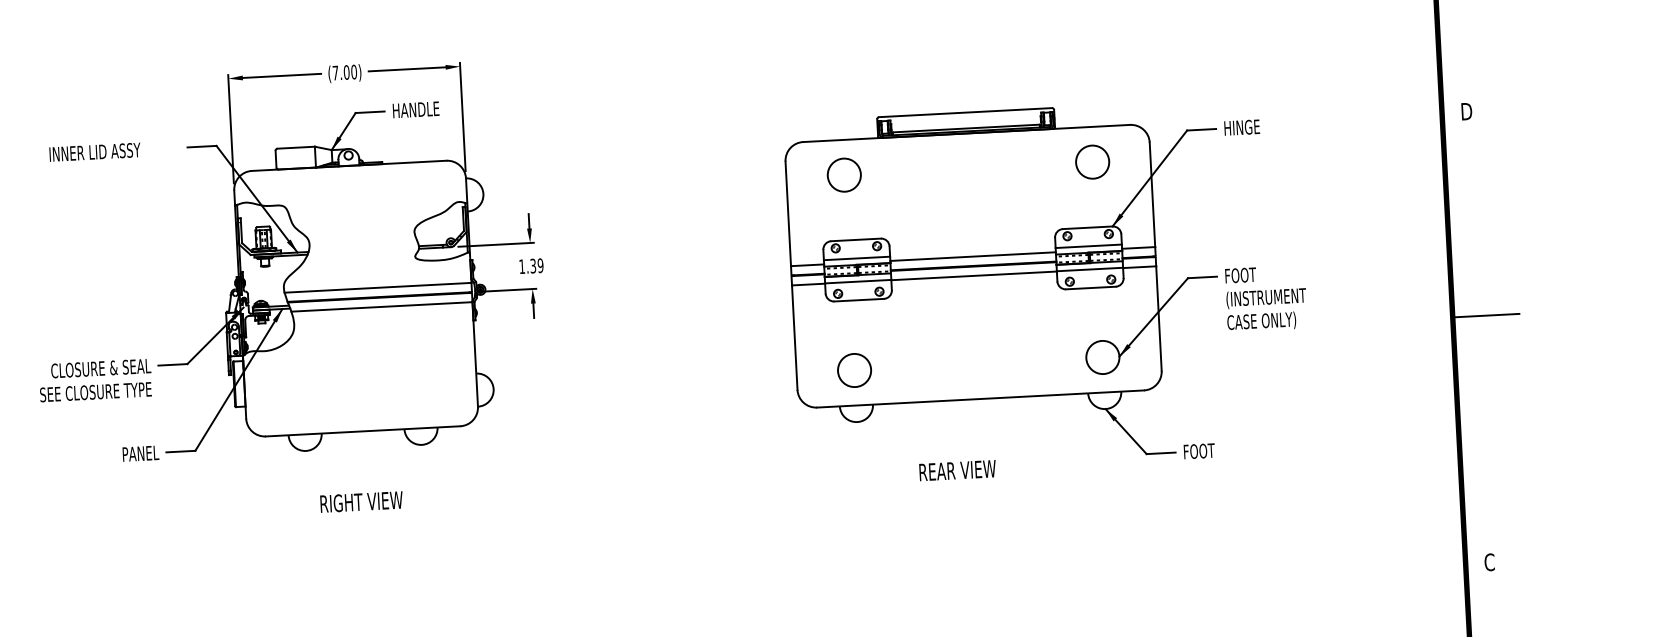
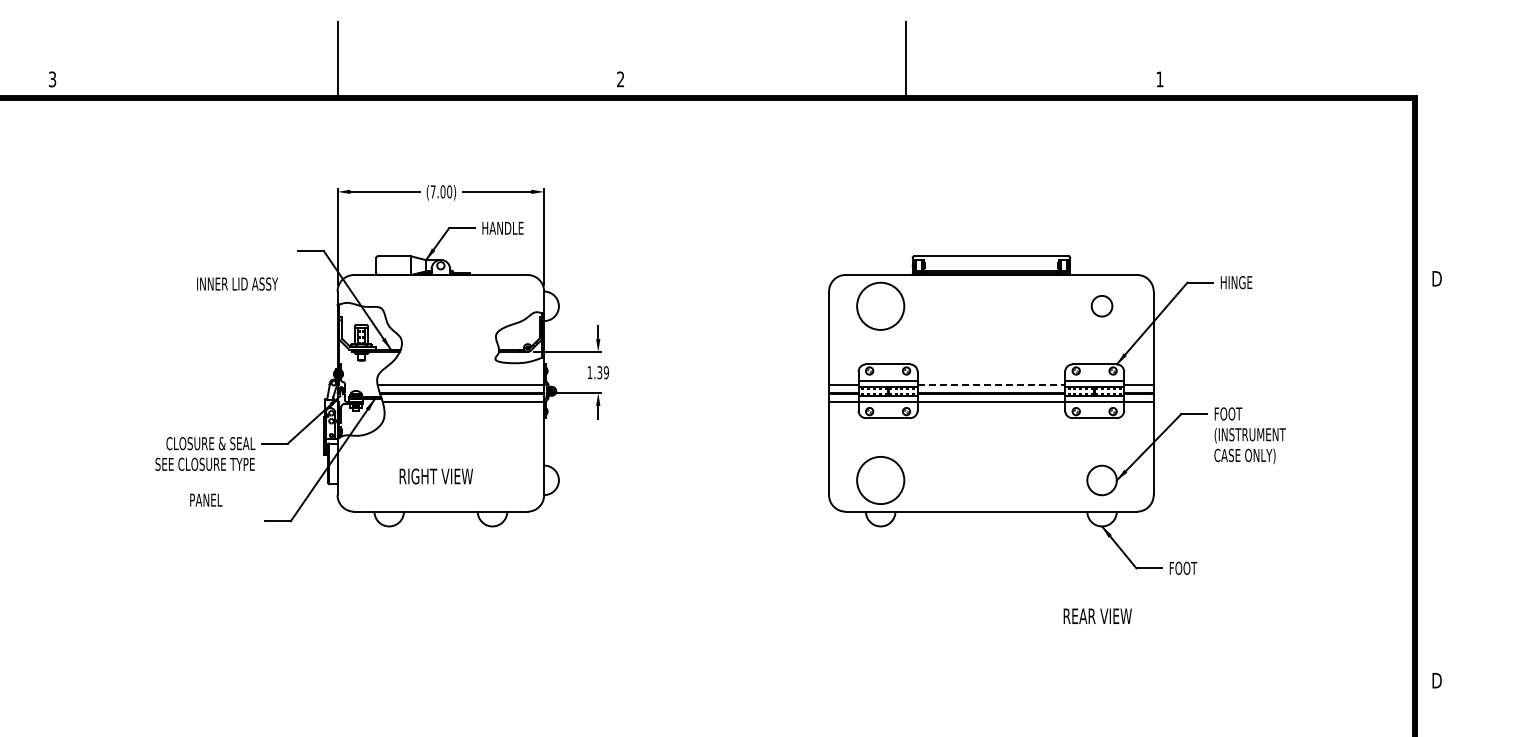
text: (94, 151) -> (237, 283), moved
circle: (1091, 161) -> (1101, 305), size x0.7
circle: (844, 175) -> (880, 306), size x1.6
line: (973, 256) -> (991, 384), solid -> dashed
line: (1486, 316) -> (1445, 461), removed
circle: (854, 370) -> (880, 480), size x1.6
text: (141, 452) -> (206, 499), moved
text: (957, 469) -> (1097, 615), moved
text: (360, 502) -> (435, 476), moved
text: (1489, 562) -> (1436, 680), C -> D

